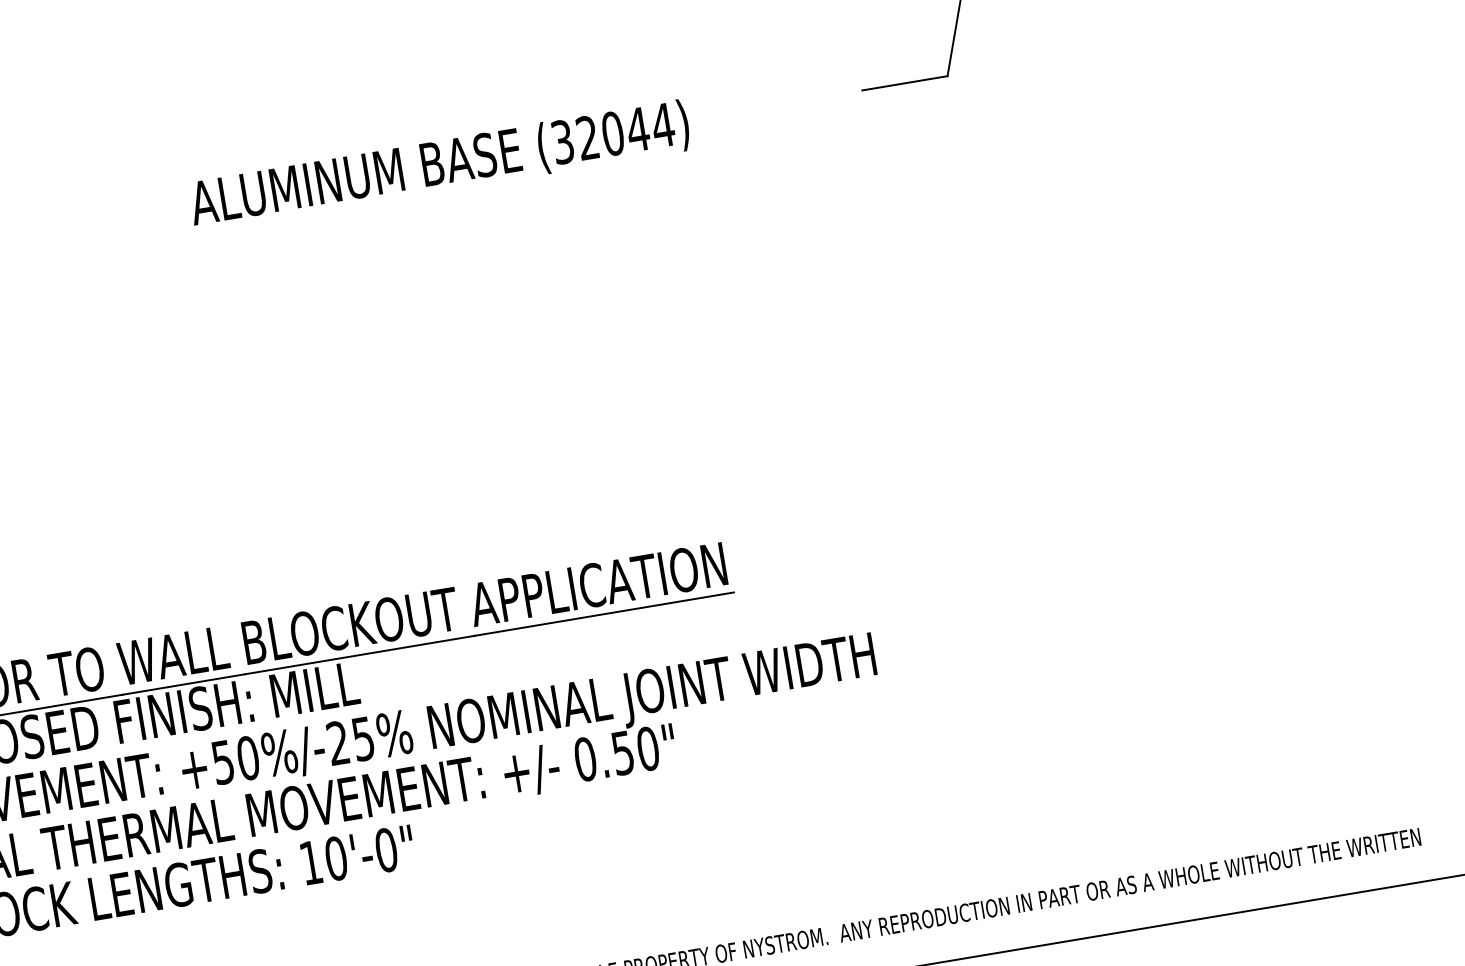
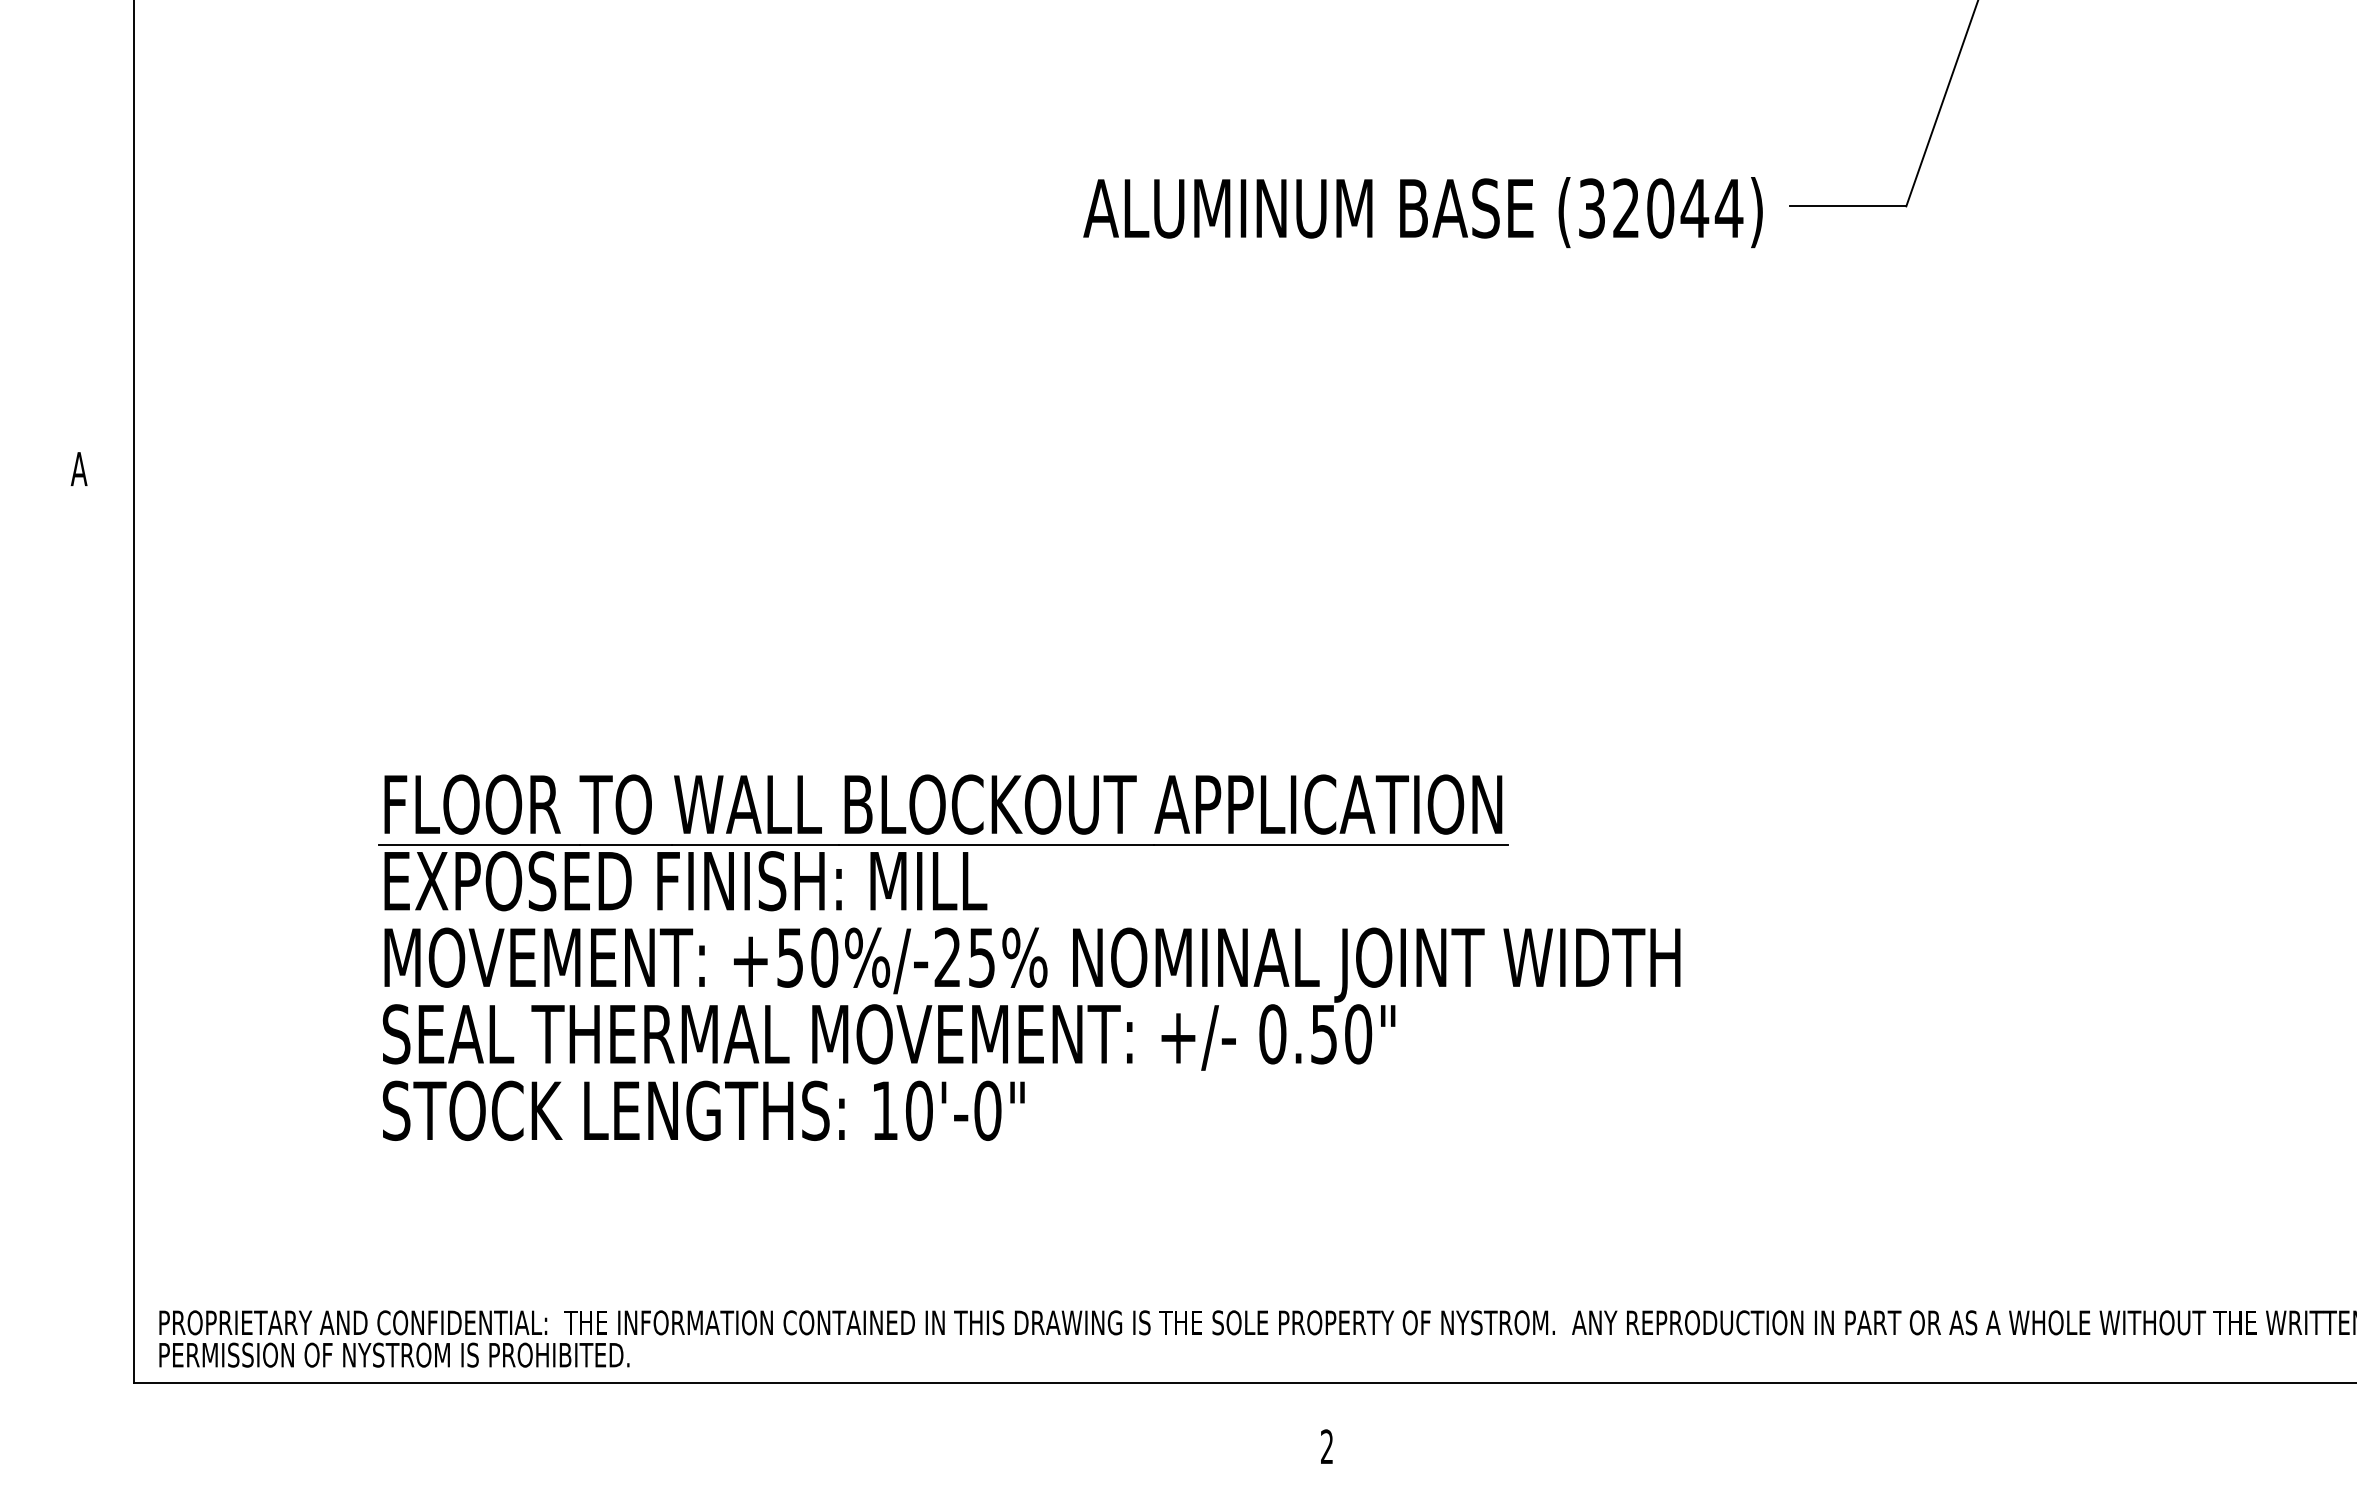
text: (439, 165) -> (1422, 212), moved

